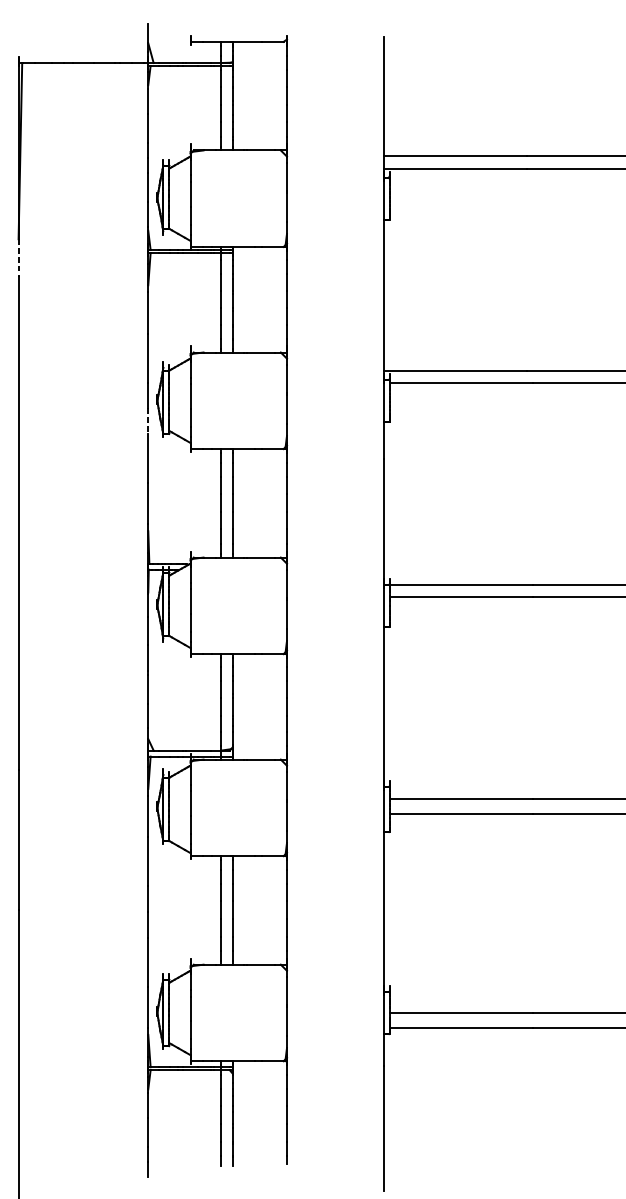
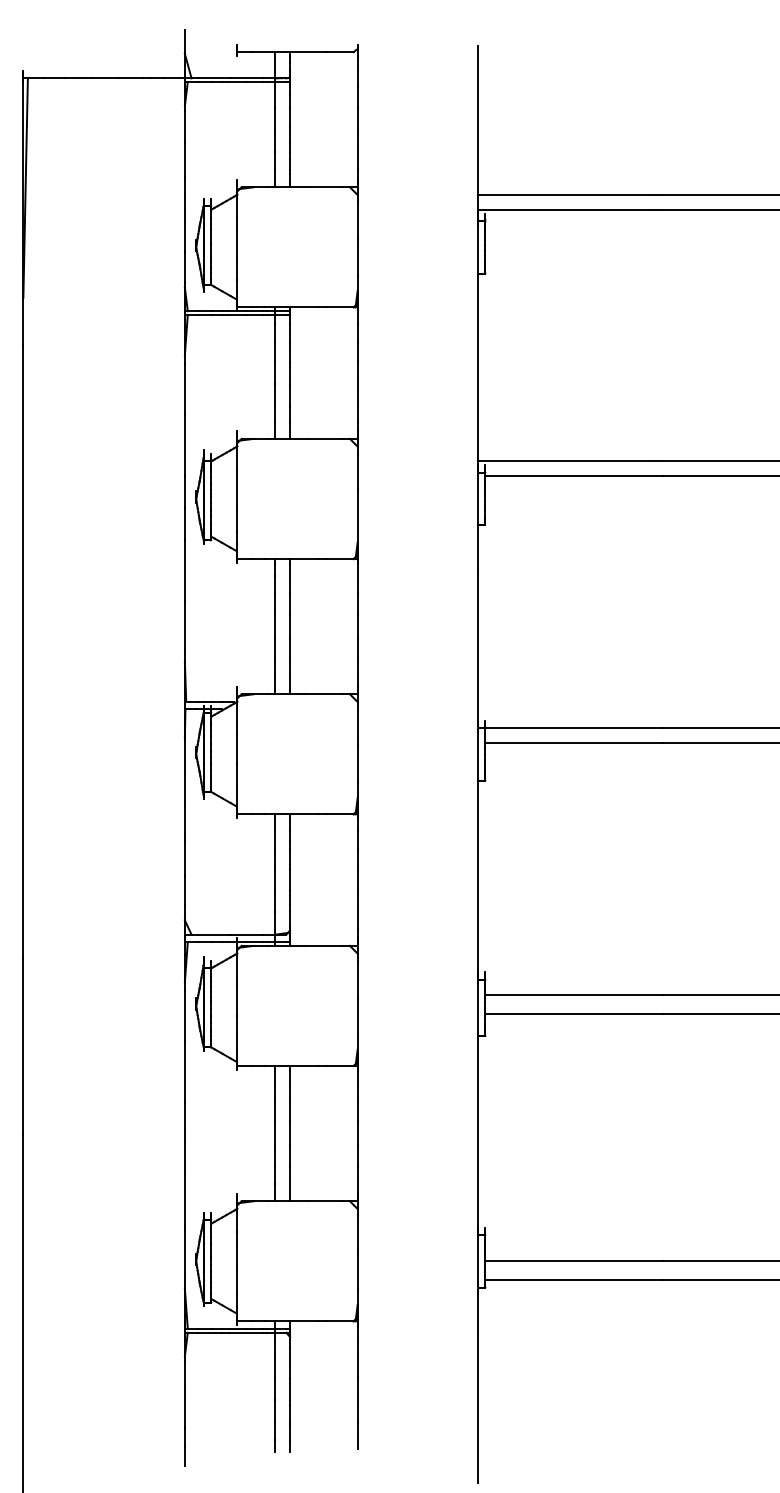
line: (18, 258) -> (23, 321), dashed -> solid
line: (147, 421) -> (184, 524), dashed -> solid

